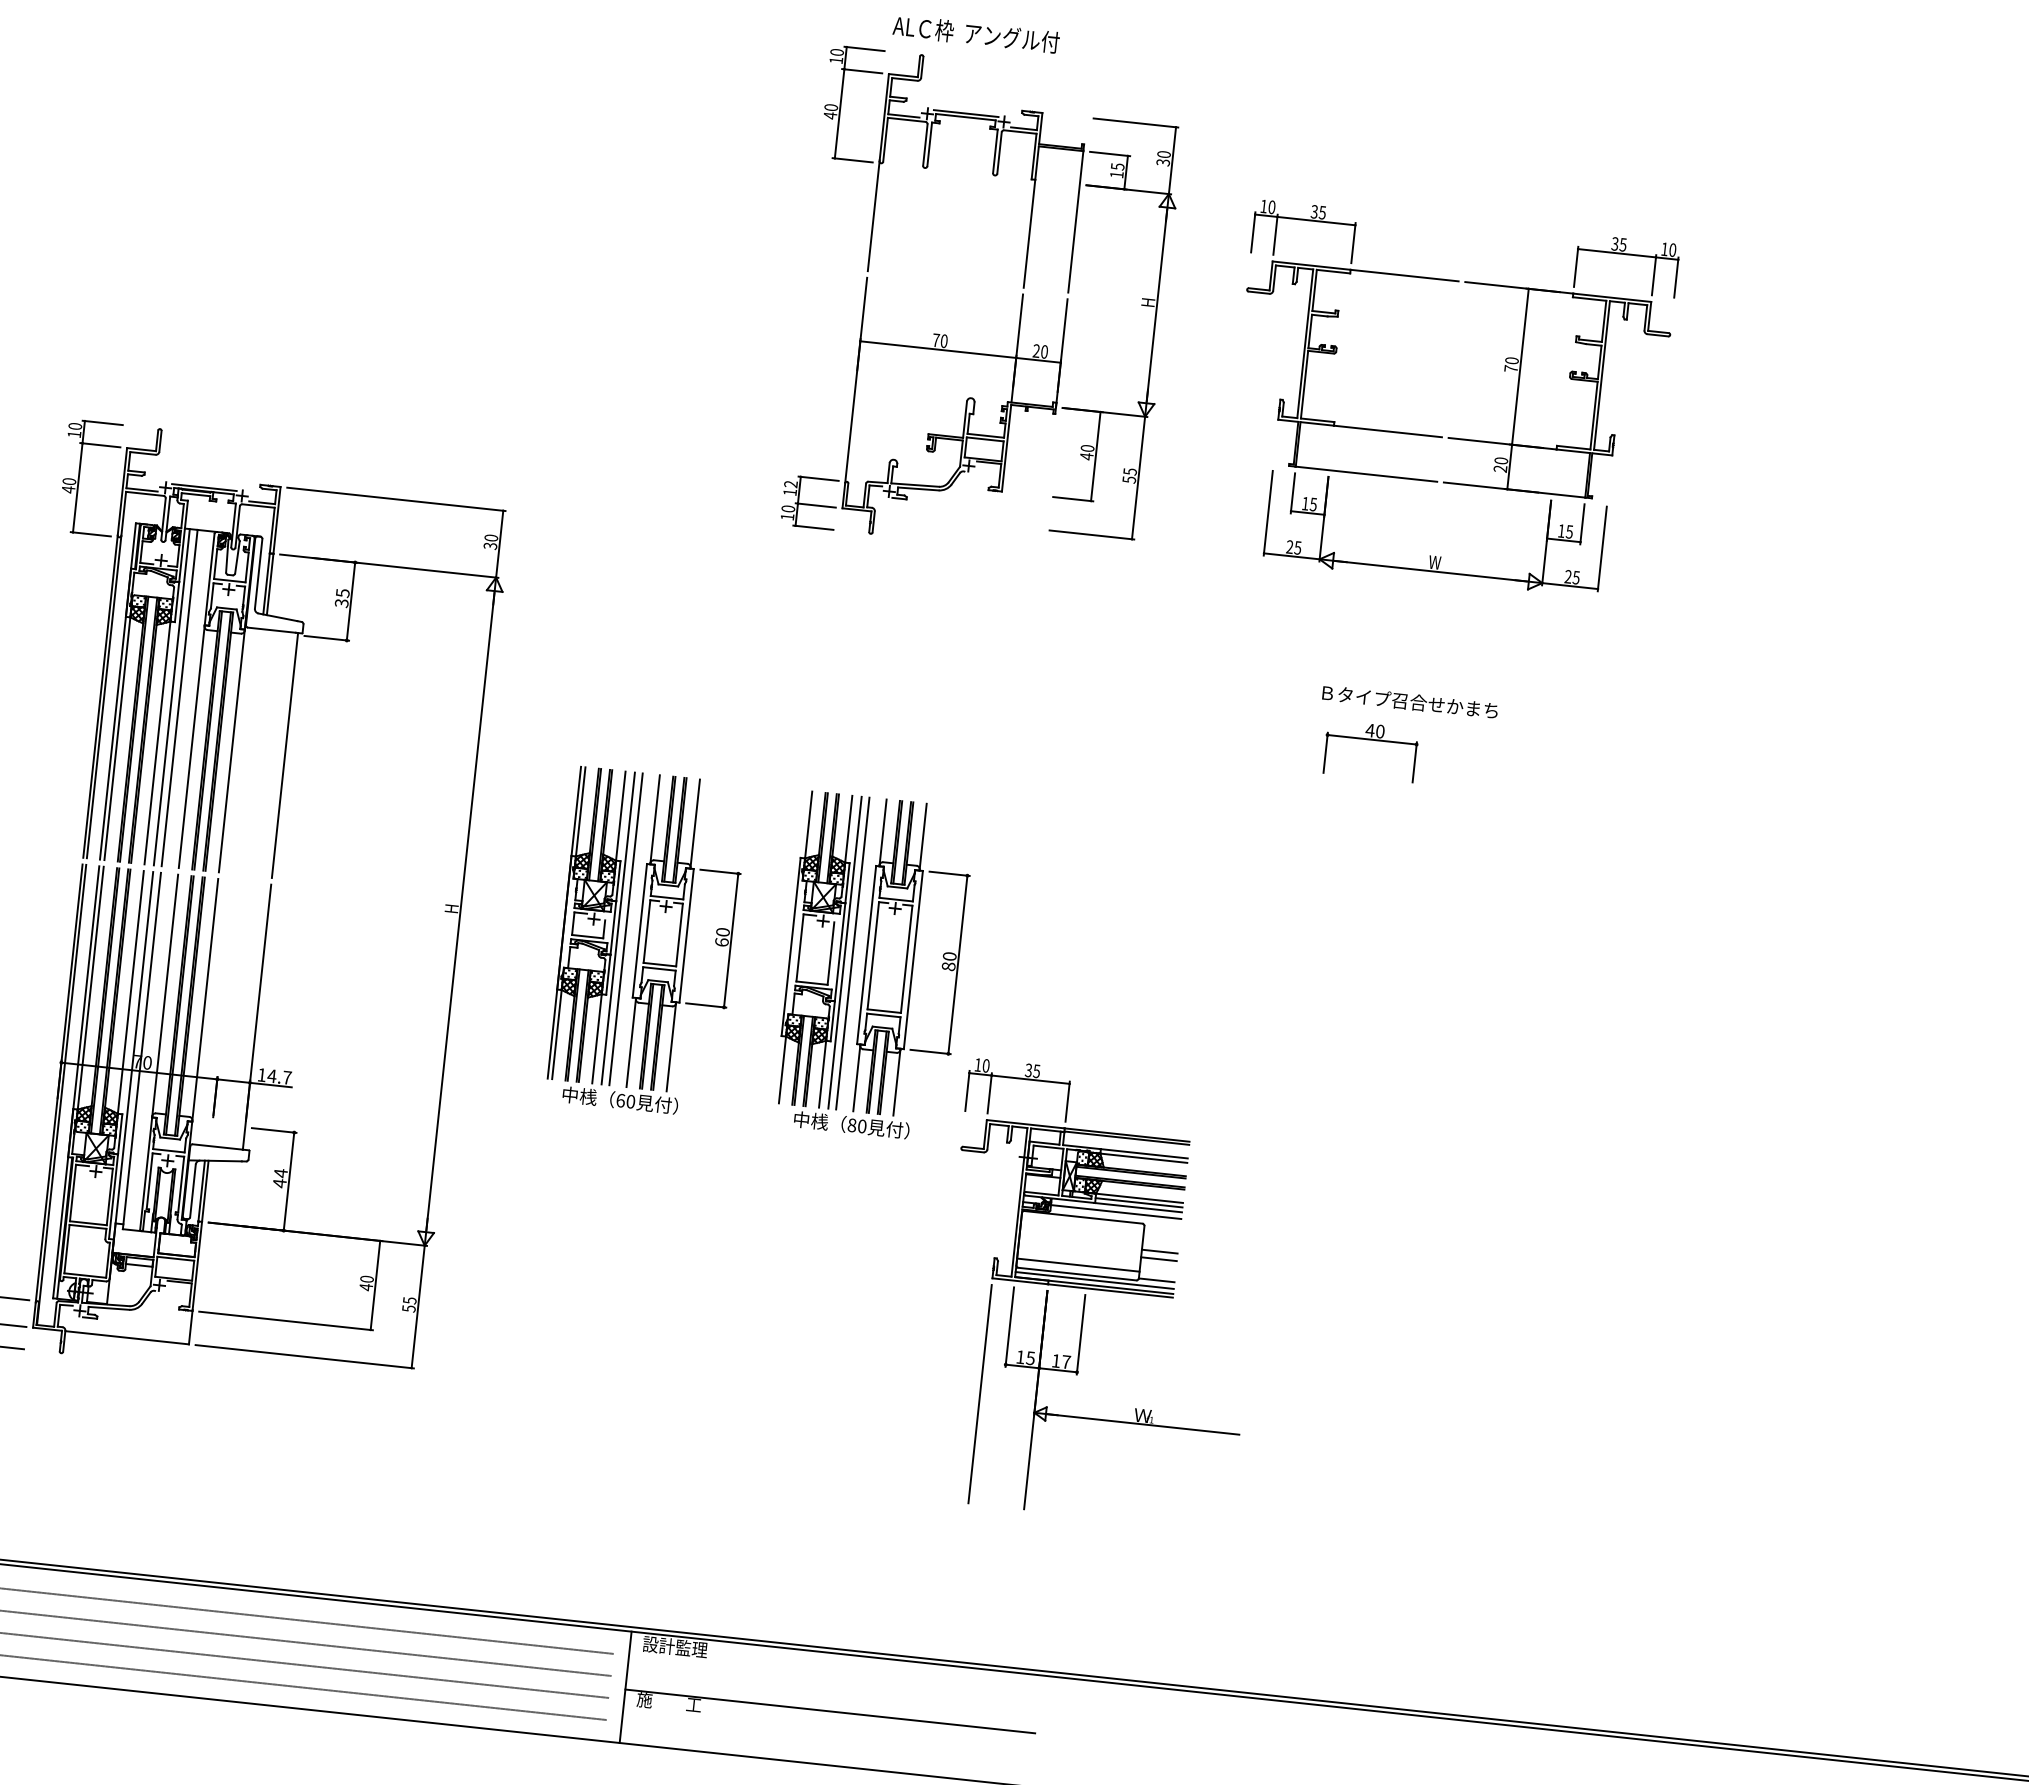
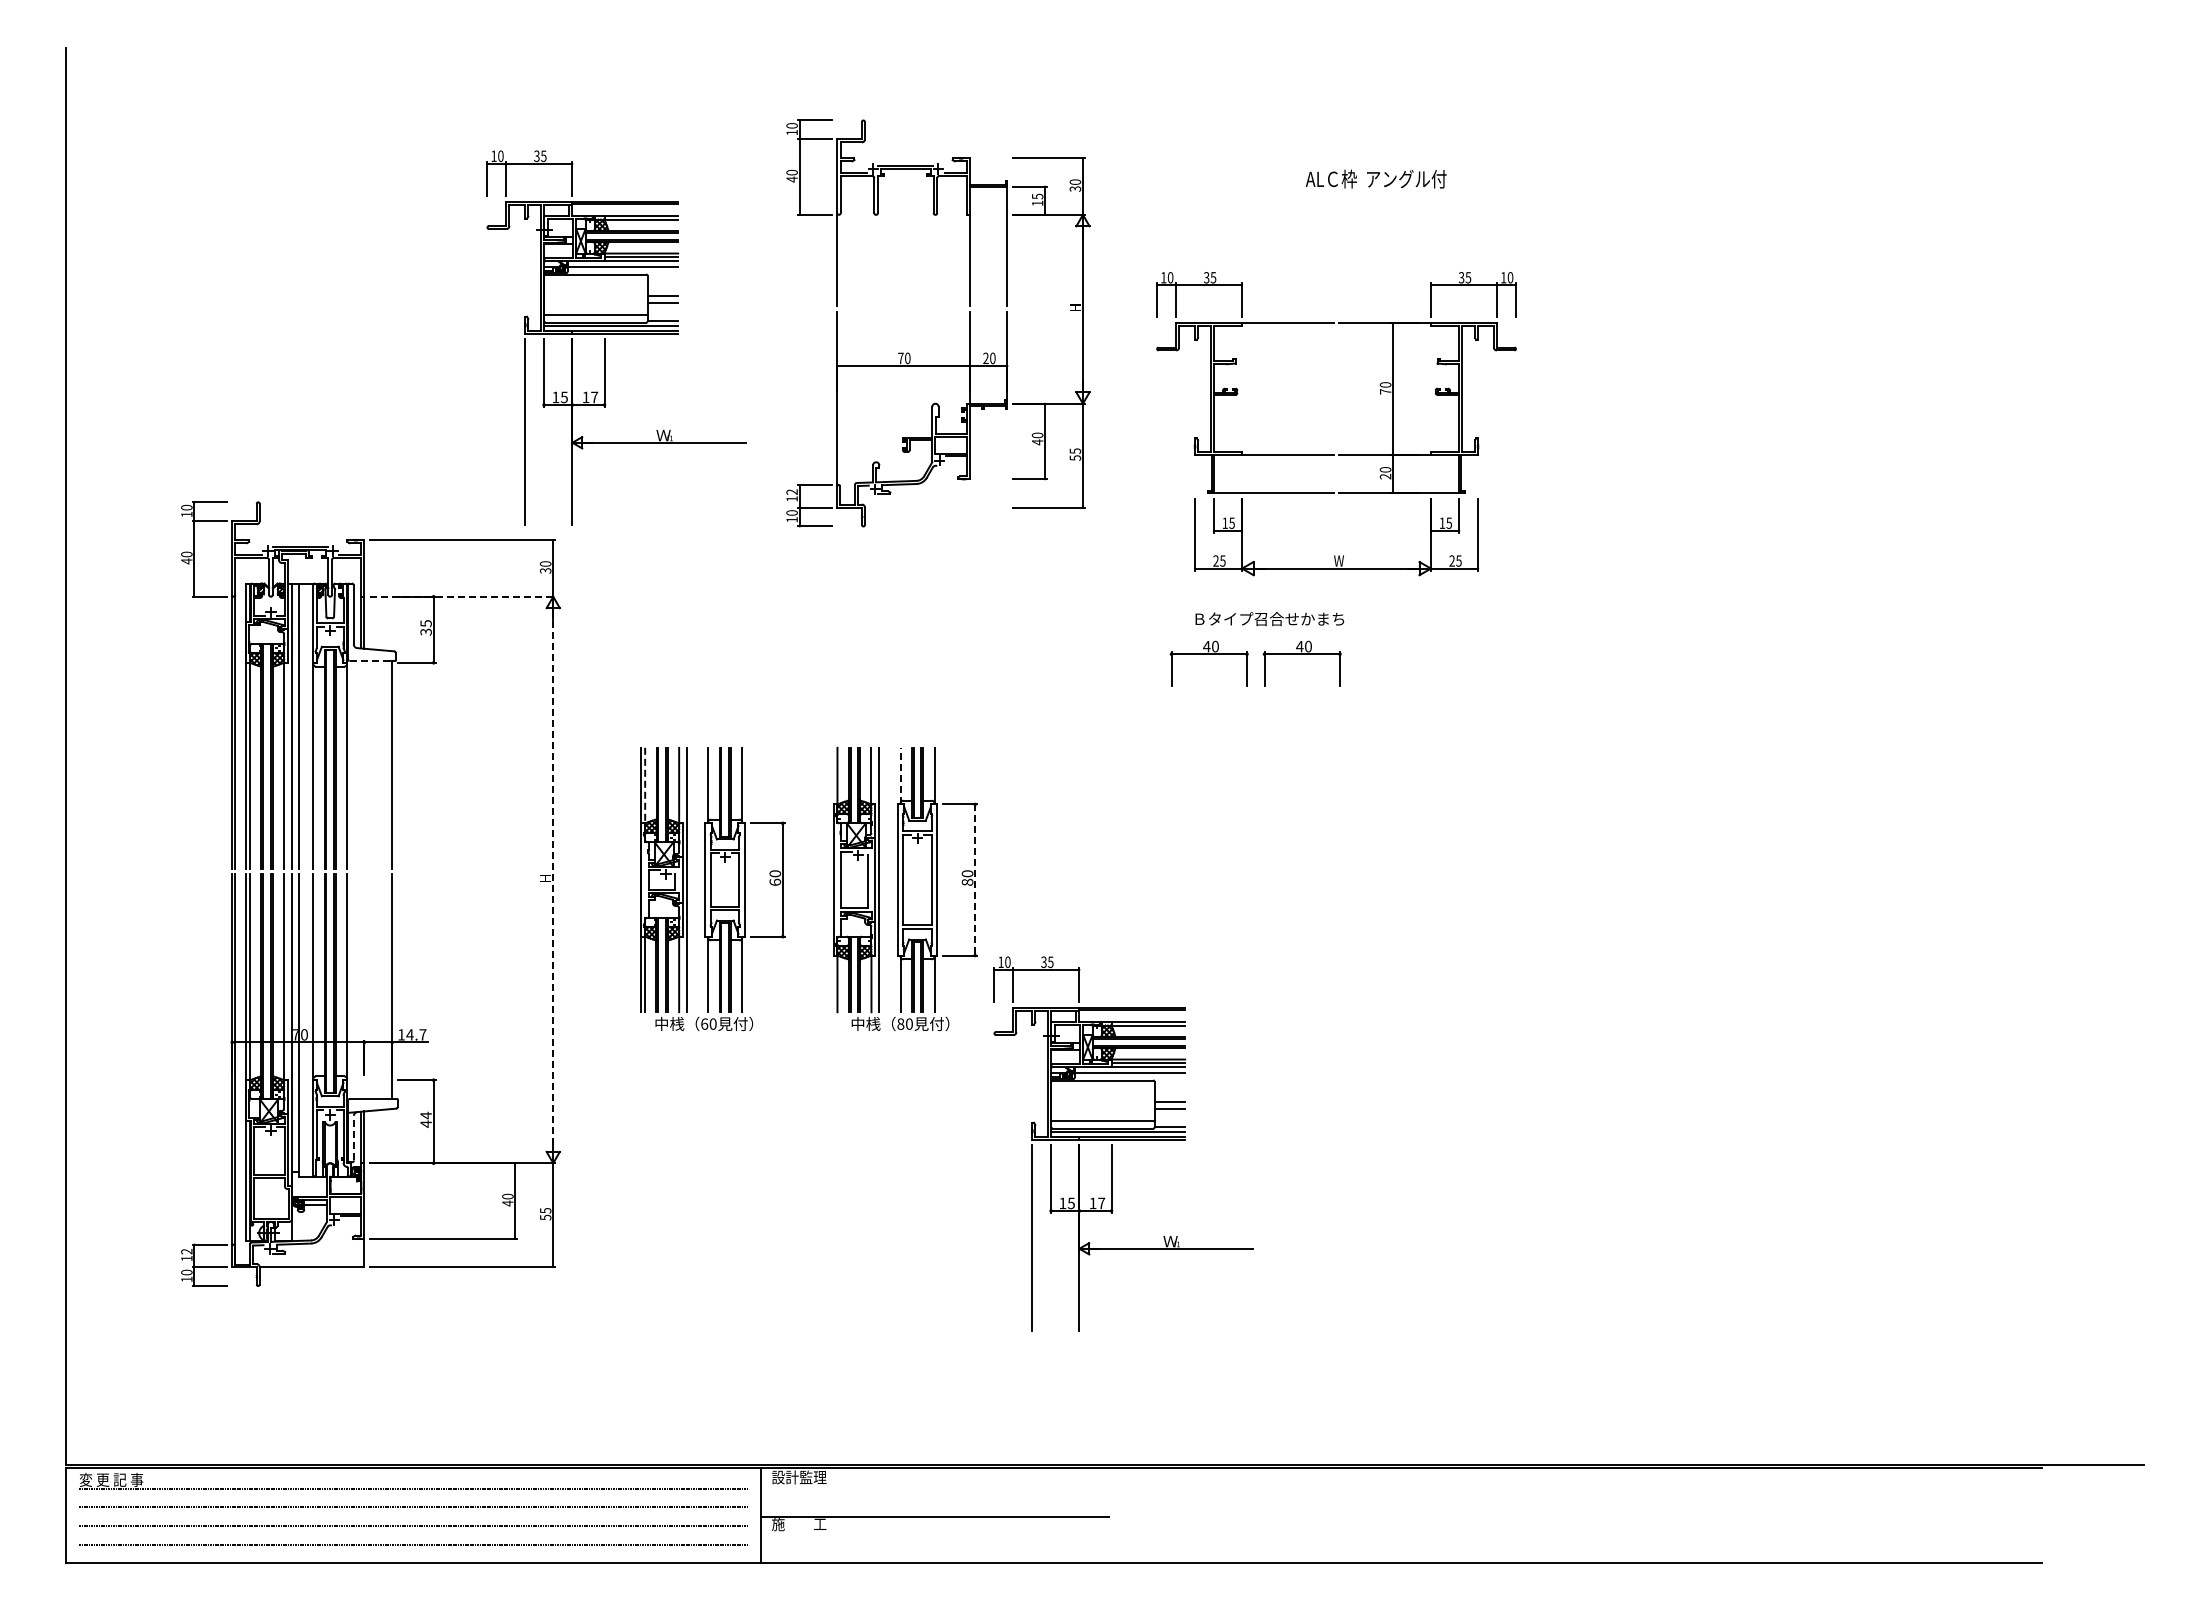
text: (975, 33) -> (1375, 178), moved
part: (603, 279) -> (616, 337), added
part: (1442, 436) -> (1334, 454), moved
line: (389, 565) -> (462, 596), solid -> dashed
line: (272, 629) -> (370, 660), solid -> dashed
text: (1409, 702) -> (1269, 619), moved
part: (1261, 728) -> (1208, 654), added
line: (580, 812) -> (645, 786), solid -> dashed
line: (883, 832) -> (900, 775), solid -> dashed
line: (460, 912) -> (553, 880), solid -> dashed
line: (625, 928) -> (693, 879), removed
line: (853, 953) -> (886, 879), removed
line: (958, 965) -> (975, 880), solid -> dashed
line: (193, 1190) -> (354, 1137), solid -> dashed

